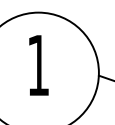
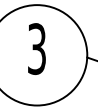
text: (37, 66) -> (36, 49), 1 -> 3

